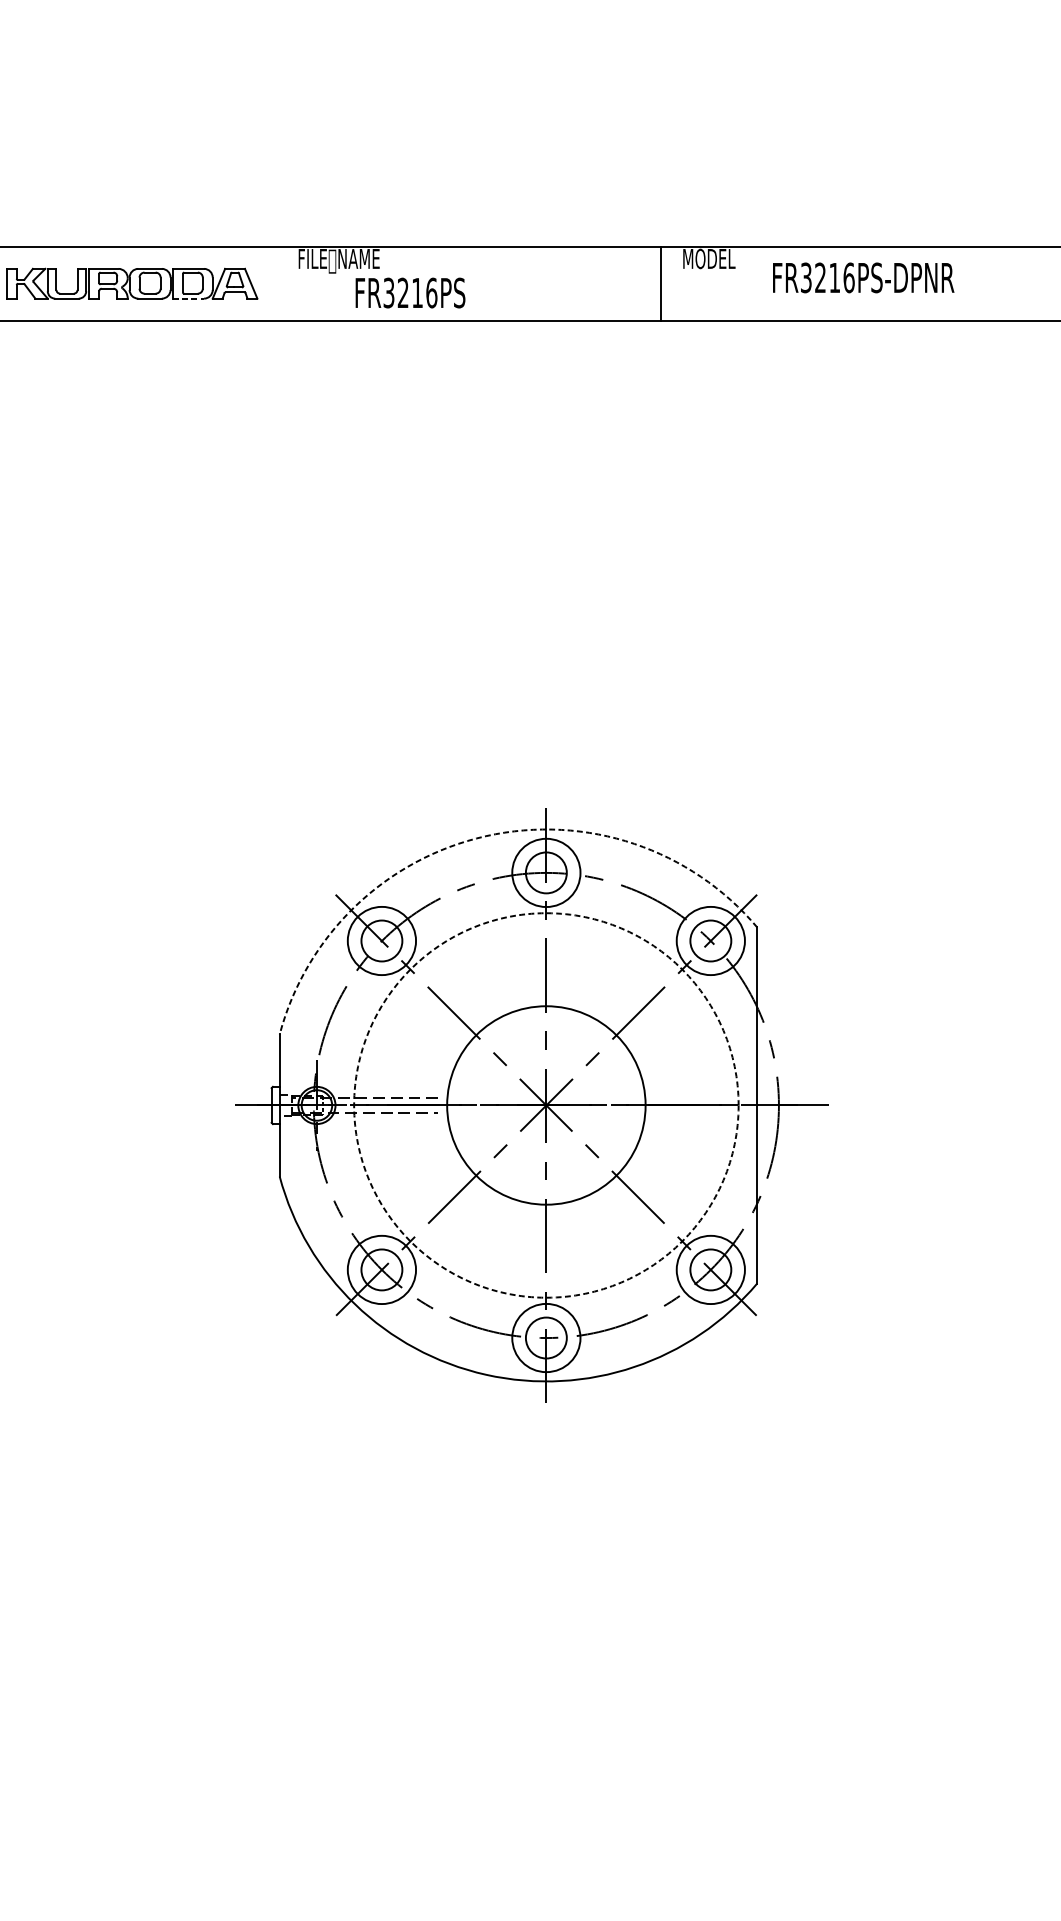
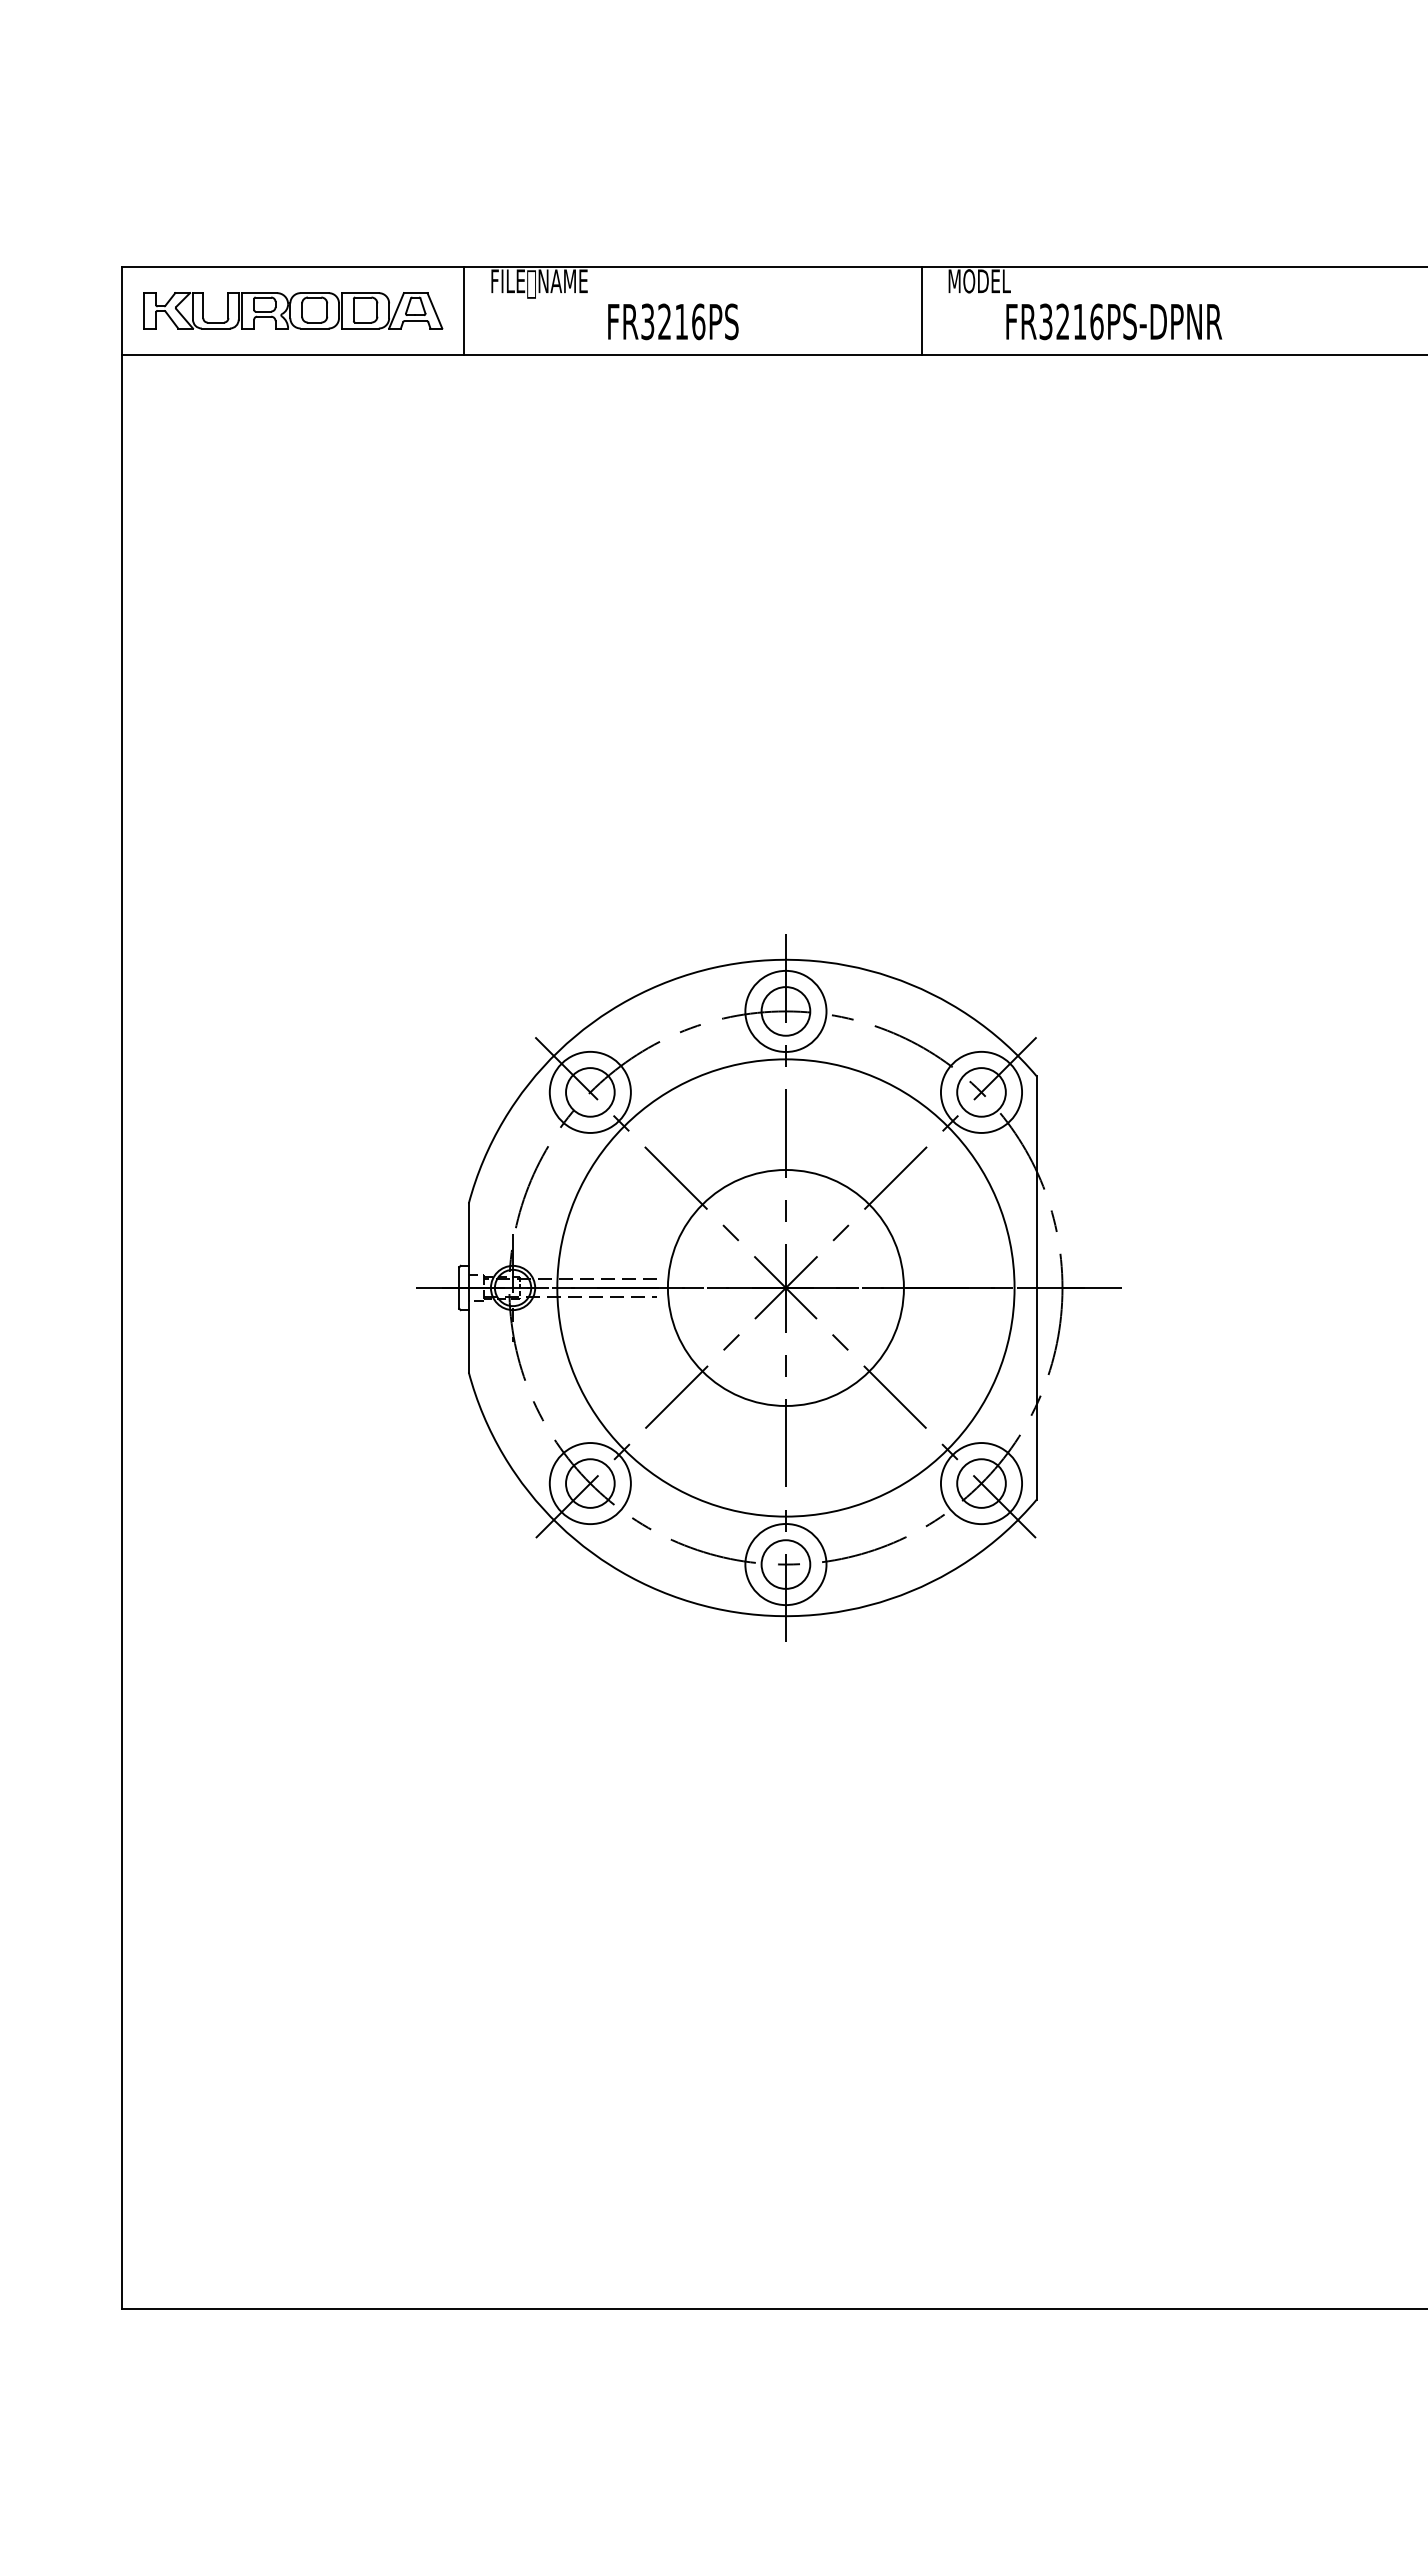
text: (863, 277) -> (1114, 321), moved
line: (276, 283) -> (464, 310), added
text: (410, 292) -> (673, 321), moved
line: (188, 298) -> (360, 328), dashed -> solid
arc: (486, 835) -> (714, 967), dashed -> solid
circle: (546, 1105) -> (785, 1287), dashed -> solid

